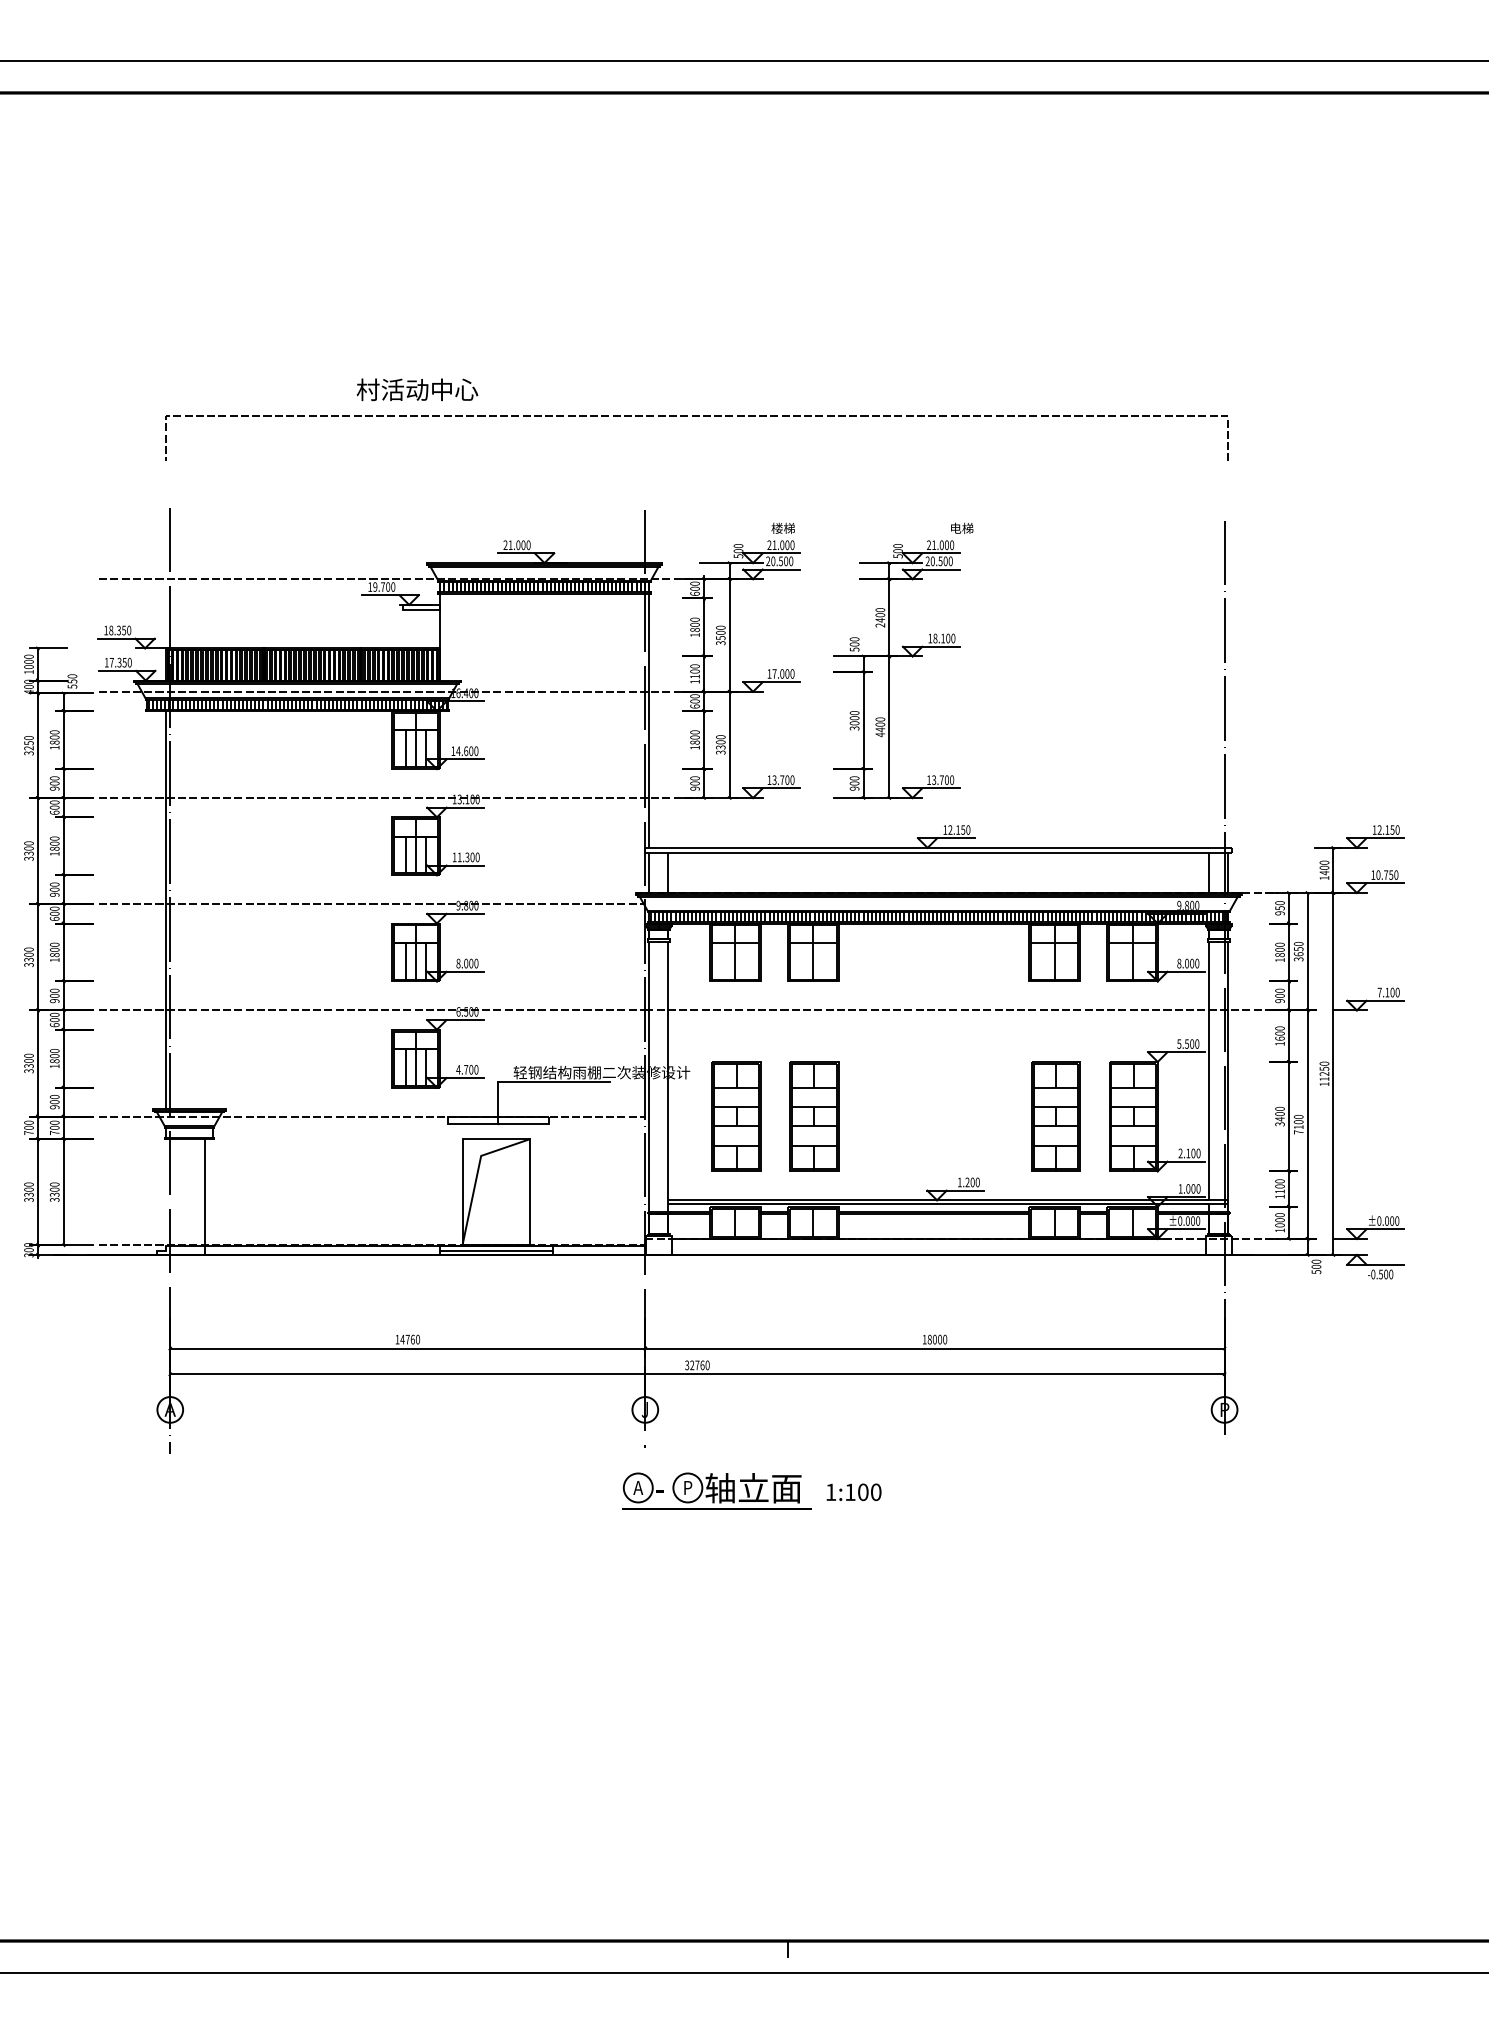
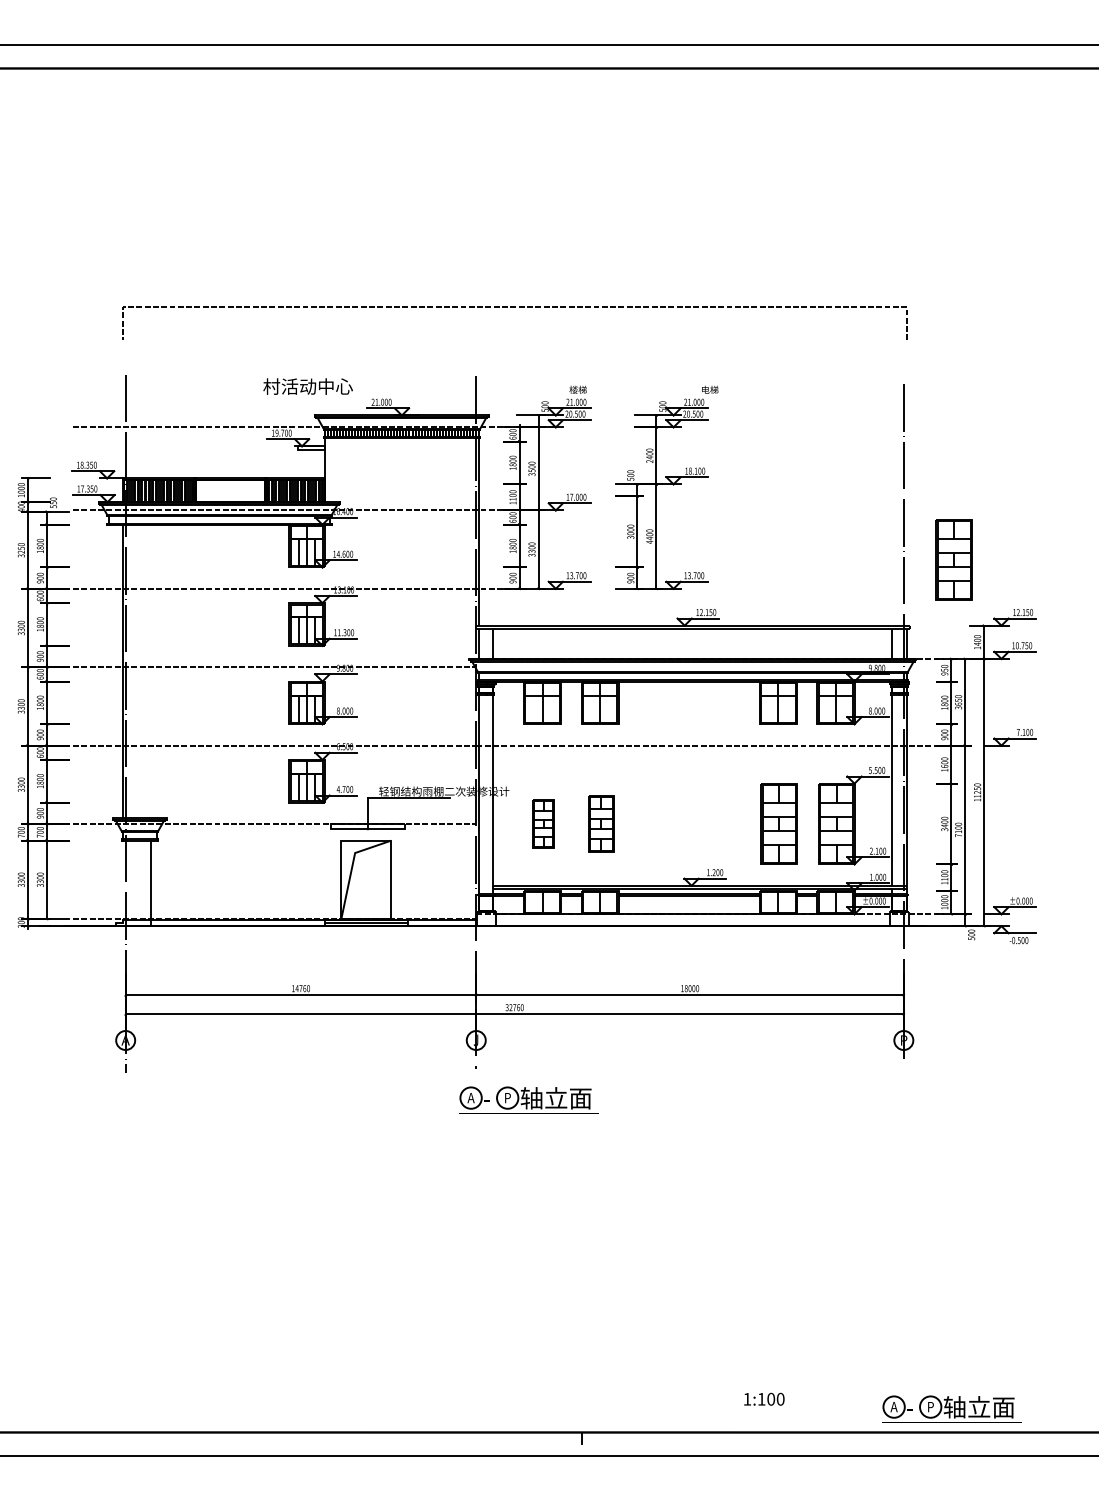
text: (416, 389) -> (307, 386), moved
hatch: (310, 664) -> (229, 490), removed
hatch: (297, 704) -> (219, 519), removed
part: (1291, 758) -> (953, 559), added
hatch: (938, 916) -> (692, 676), removed
part: (736, 1115) -> (543, 823), size x0.6
part: (813, 1115) -> (600, 823), size x0.7
text: (854, 1491) -> (764, 1398), moved
part: (1289, 1908) -> (951, 1408), added

